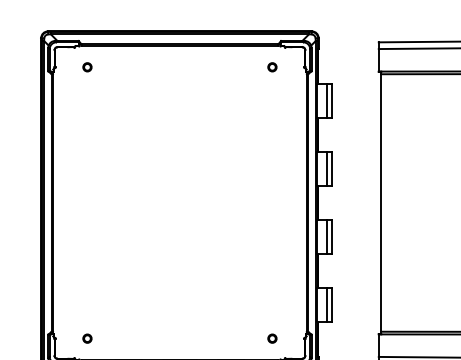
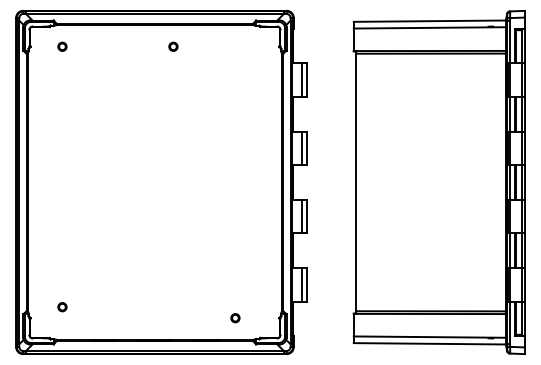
part: (272, 67) -> (173, 46), moved
part: (87, 339) -> (62, 307), moved
part: (272, 339) -> (235, 318), moved

